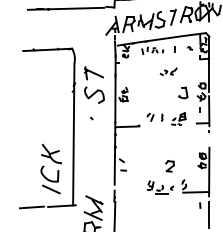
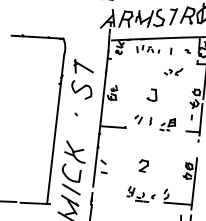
part: (168, 71) -> (173, 71), moved
part: (183, 92) -> (152, 94), moved
part: (44, 166) -> (66, 164), moved
part: (169, 166) -> (143, 166), moved

